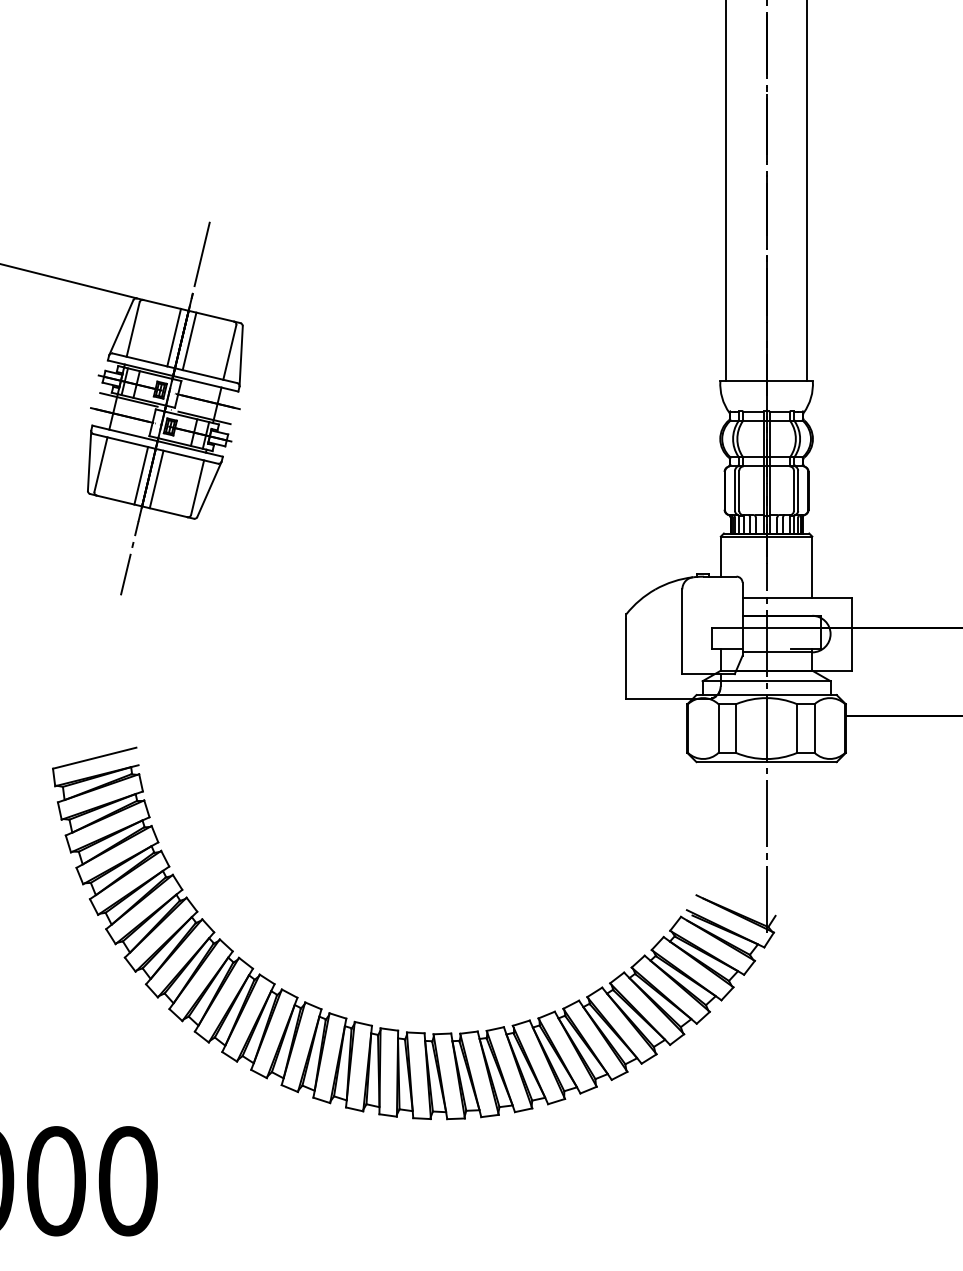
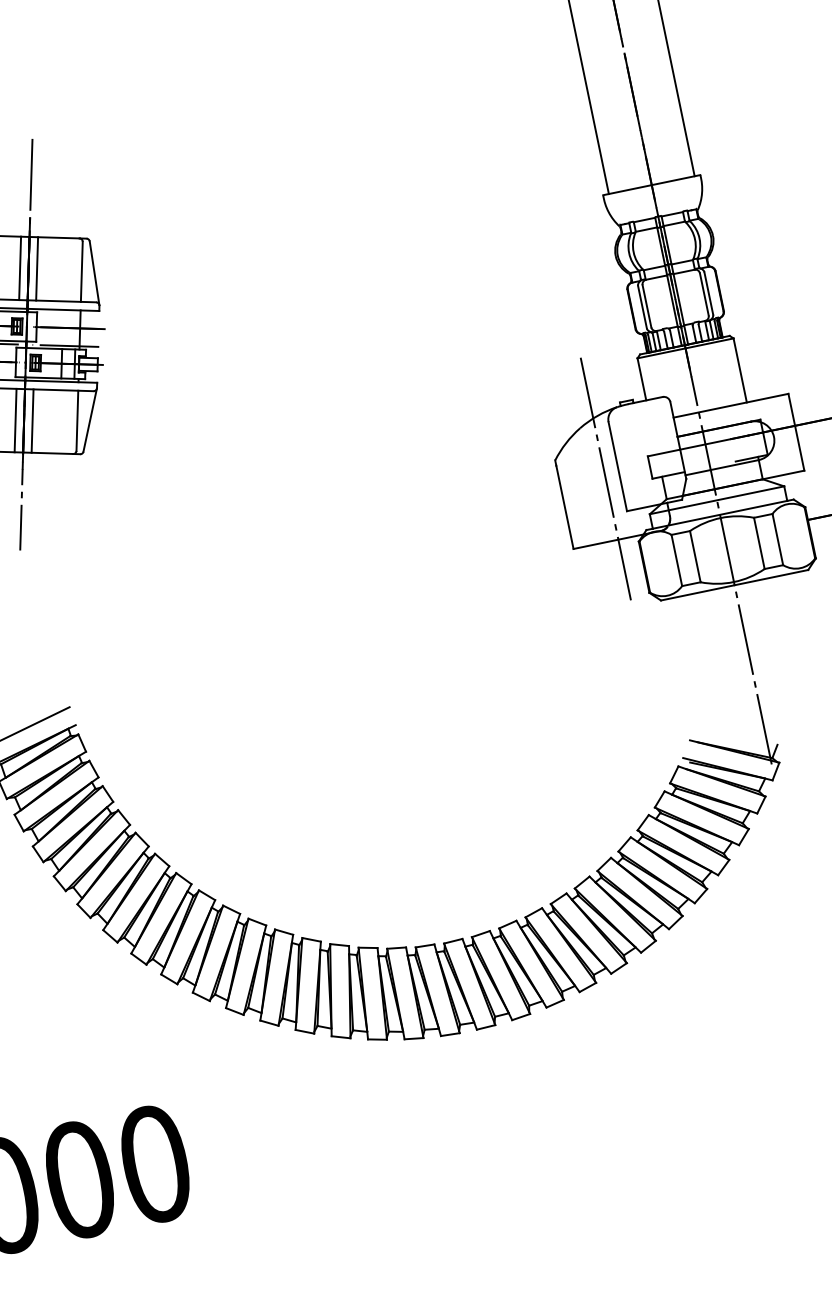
line: (669, 640) -> (606, 478), added

